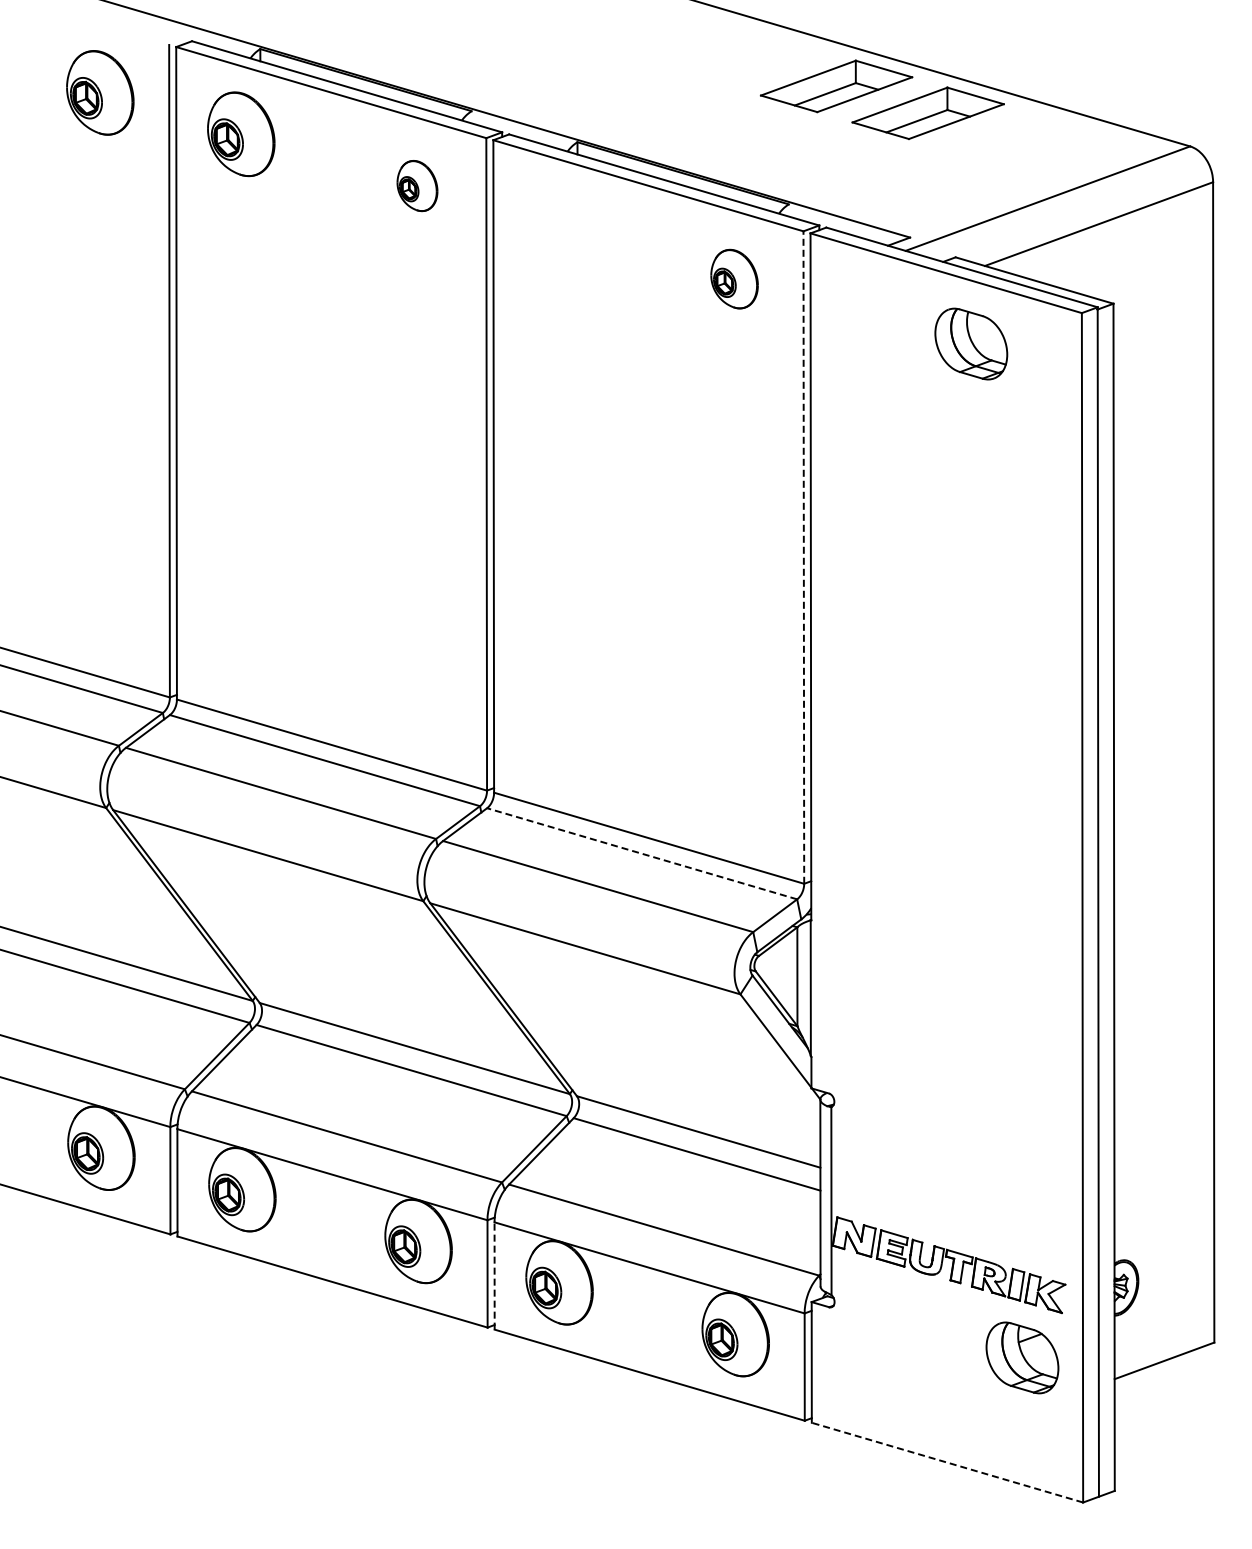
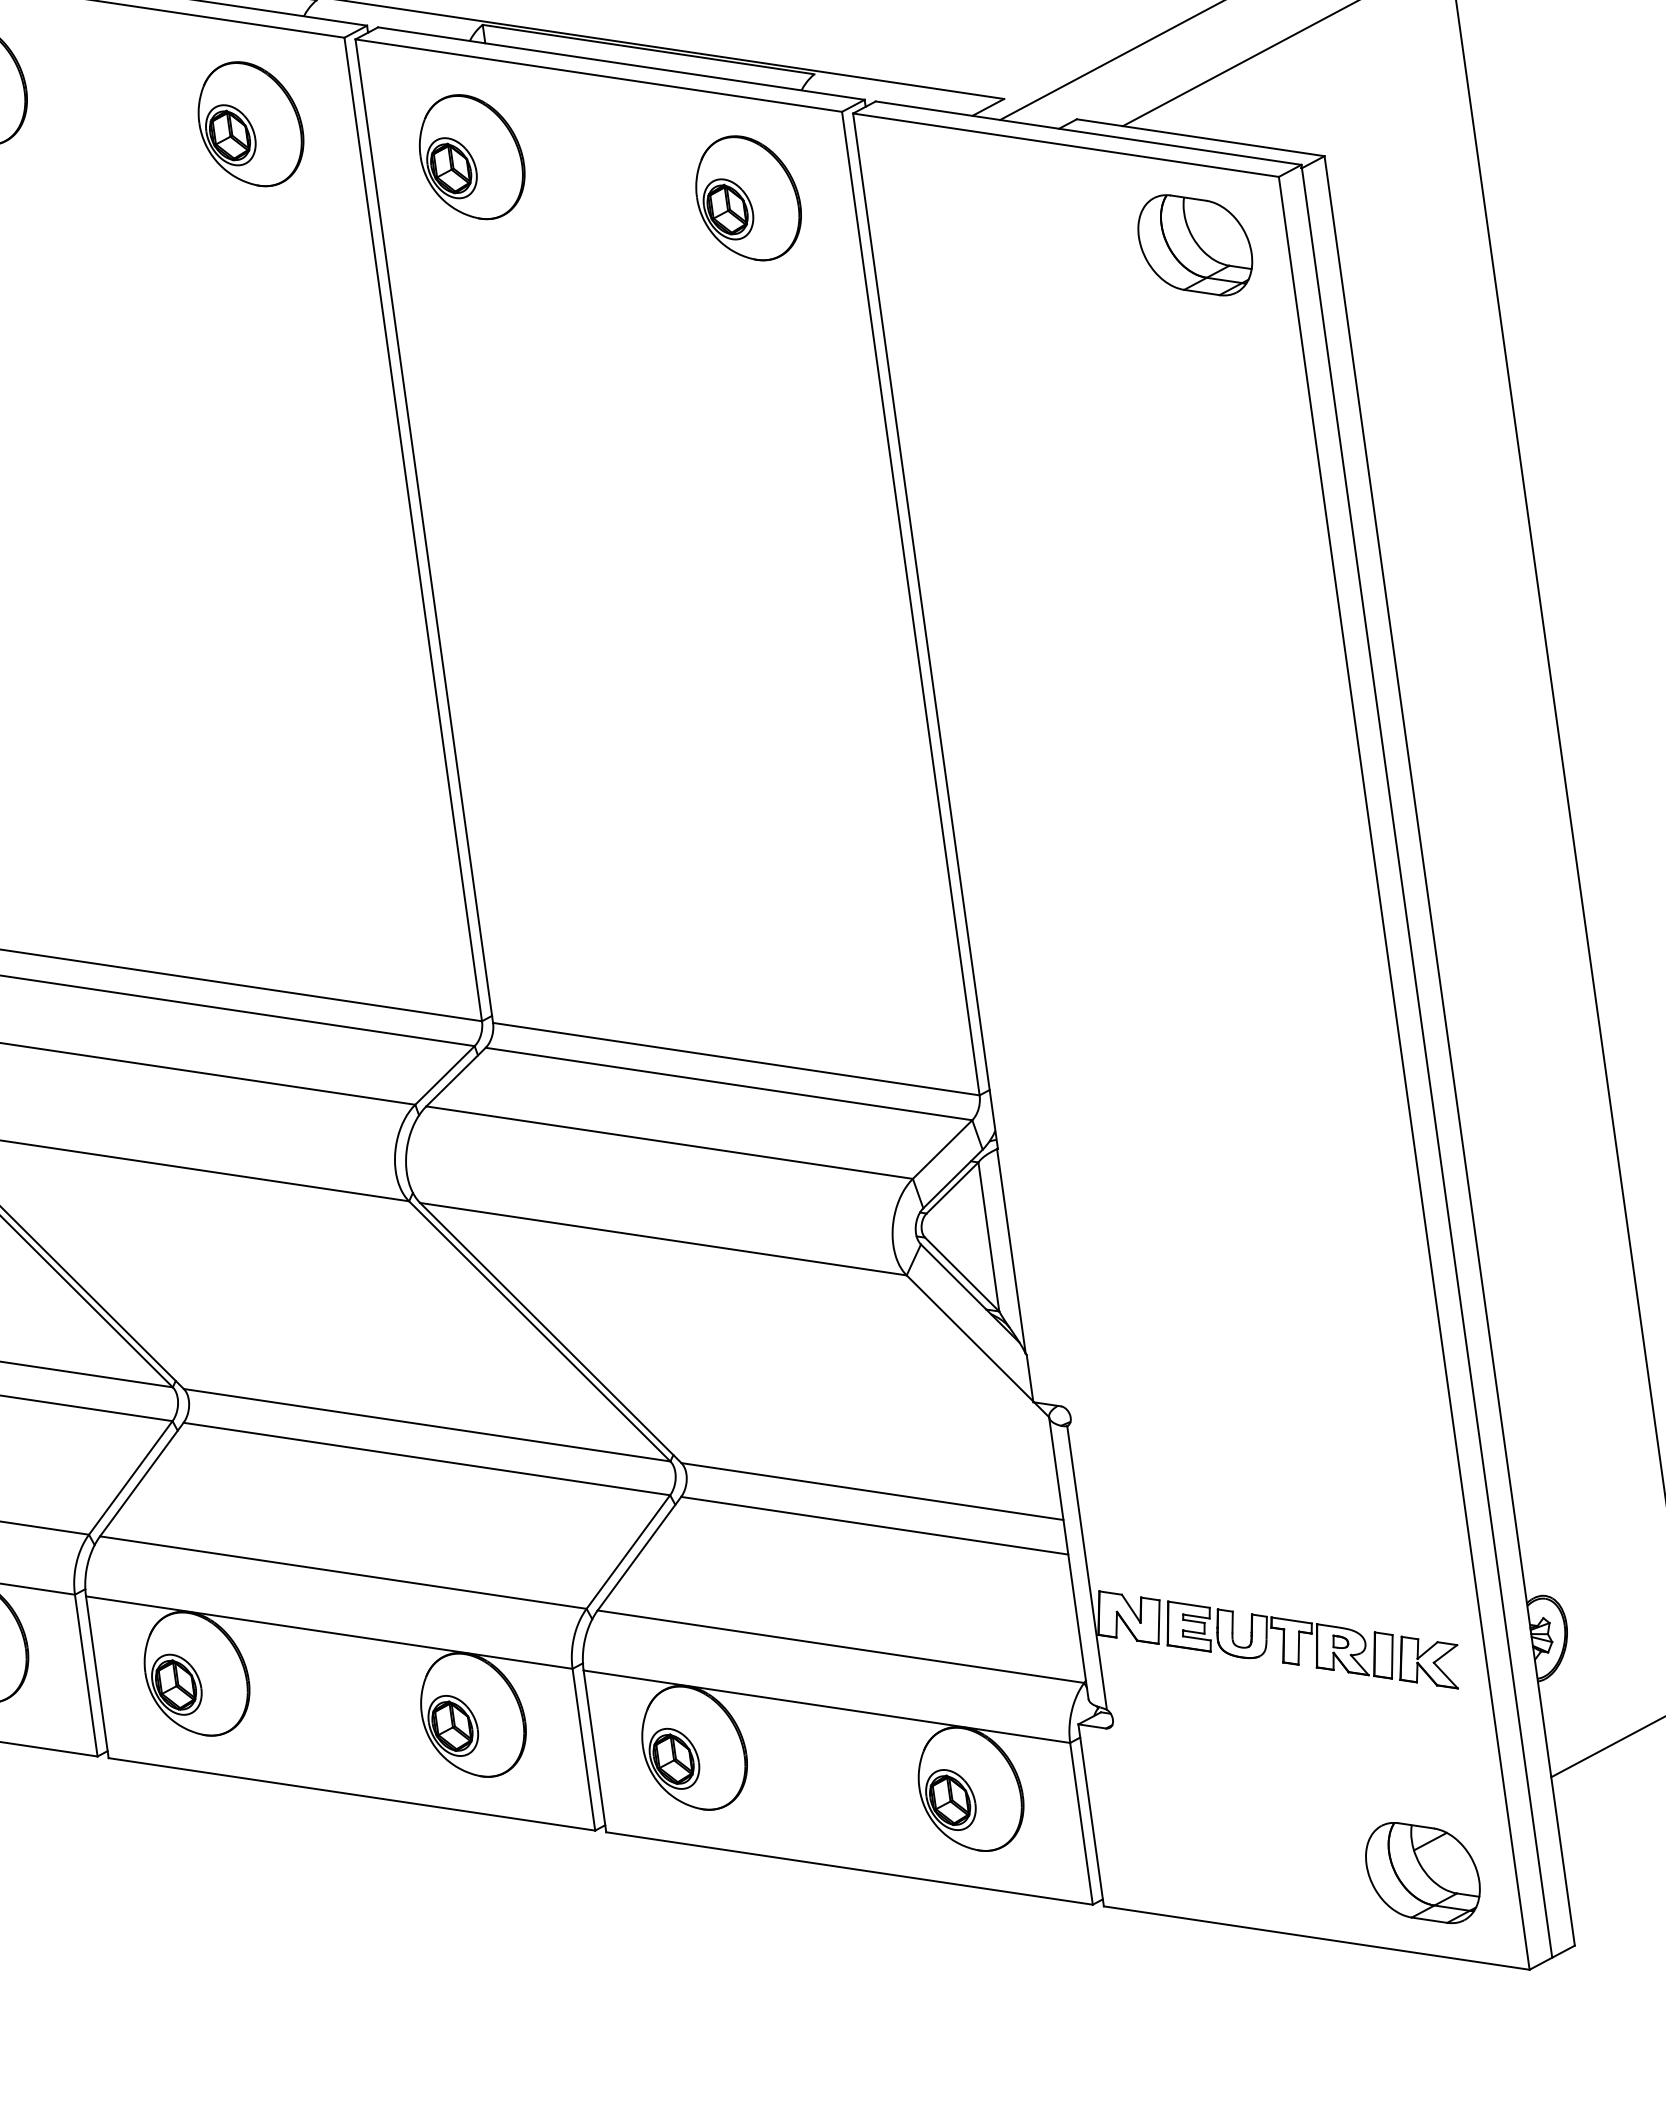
part: (417, 185) -> (250, 123), size x1.67
part: (558, 227) -> (471, 157), added
part: (734, 278) -> (747, 197), size x1.43
part: (971, 343) -> (1195, 244), moved
line: (803, 557) -> (910, 603), dashed -> solid
line: (642, 853) -> (729, 1083), dashed -> solid
line: (494, 1275) -> (594, 1750), dashed -> solid
part: (1022, 1357) -> (1422, 1872), moved
line: (947, 1462) -> (1316, 1937), dashed -> solid

